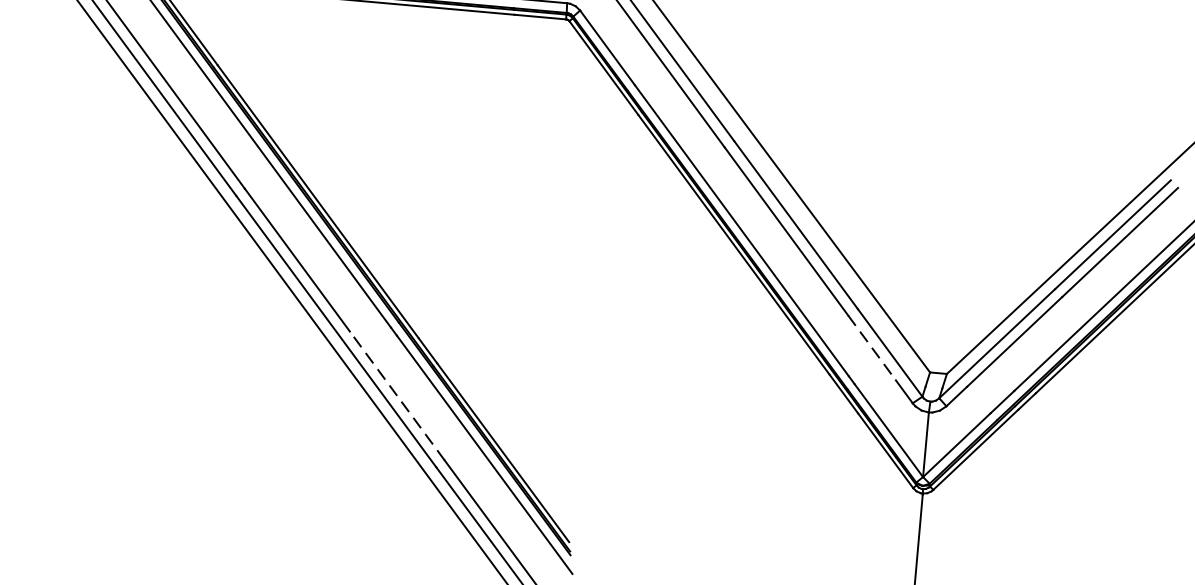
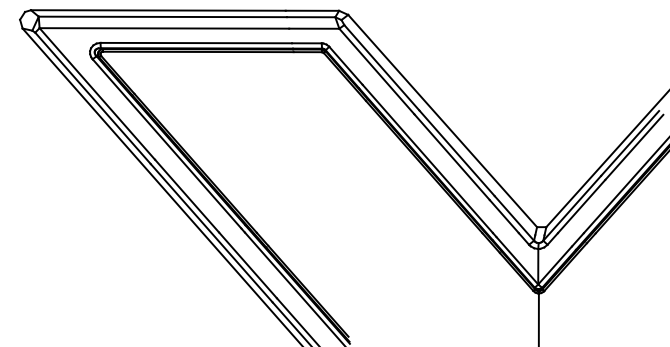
line: (872, 347) -> (504, 216), dashed -> solid
line: (398, 396) -> (248, 265), dashed -> solid

